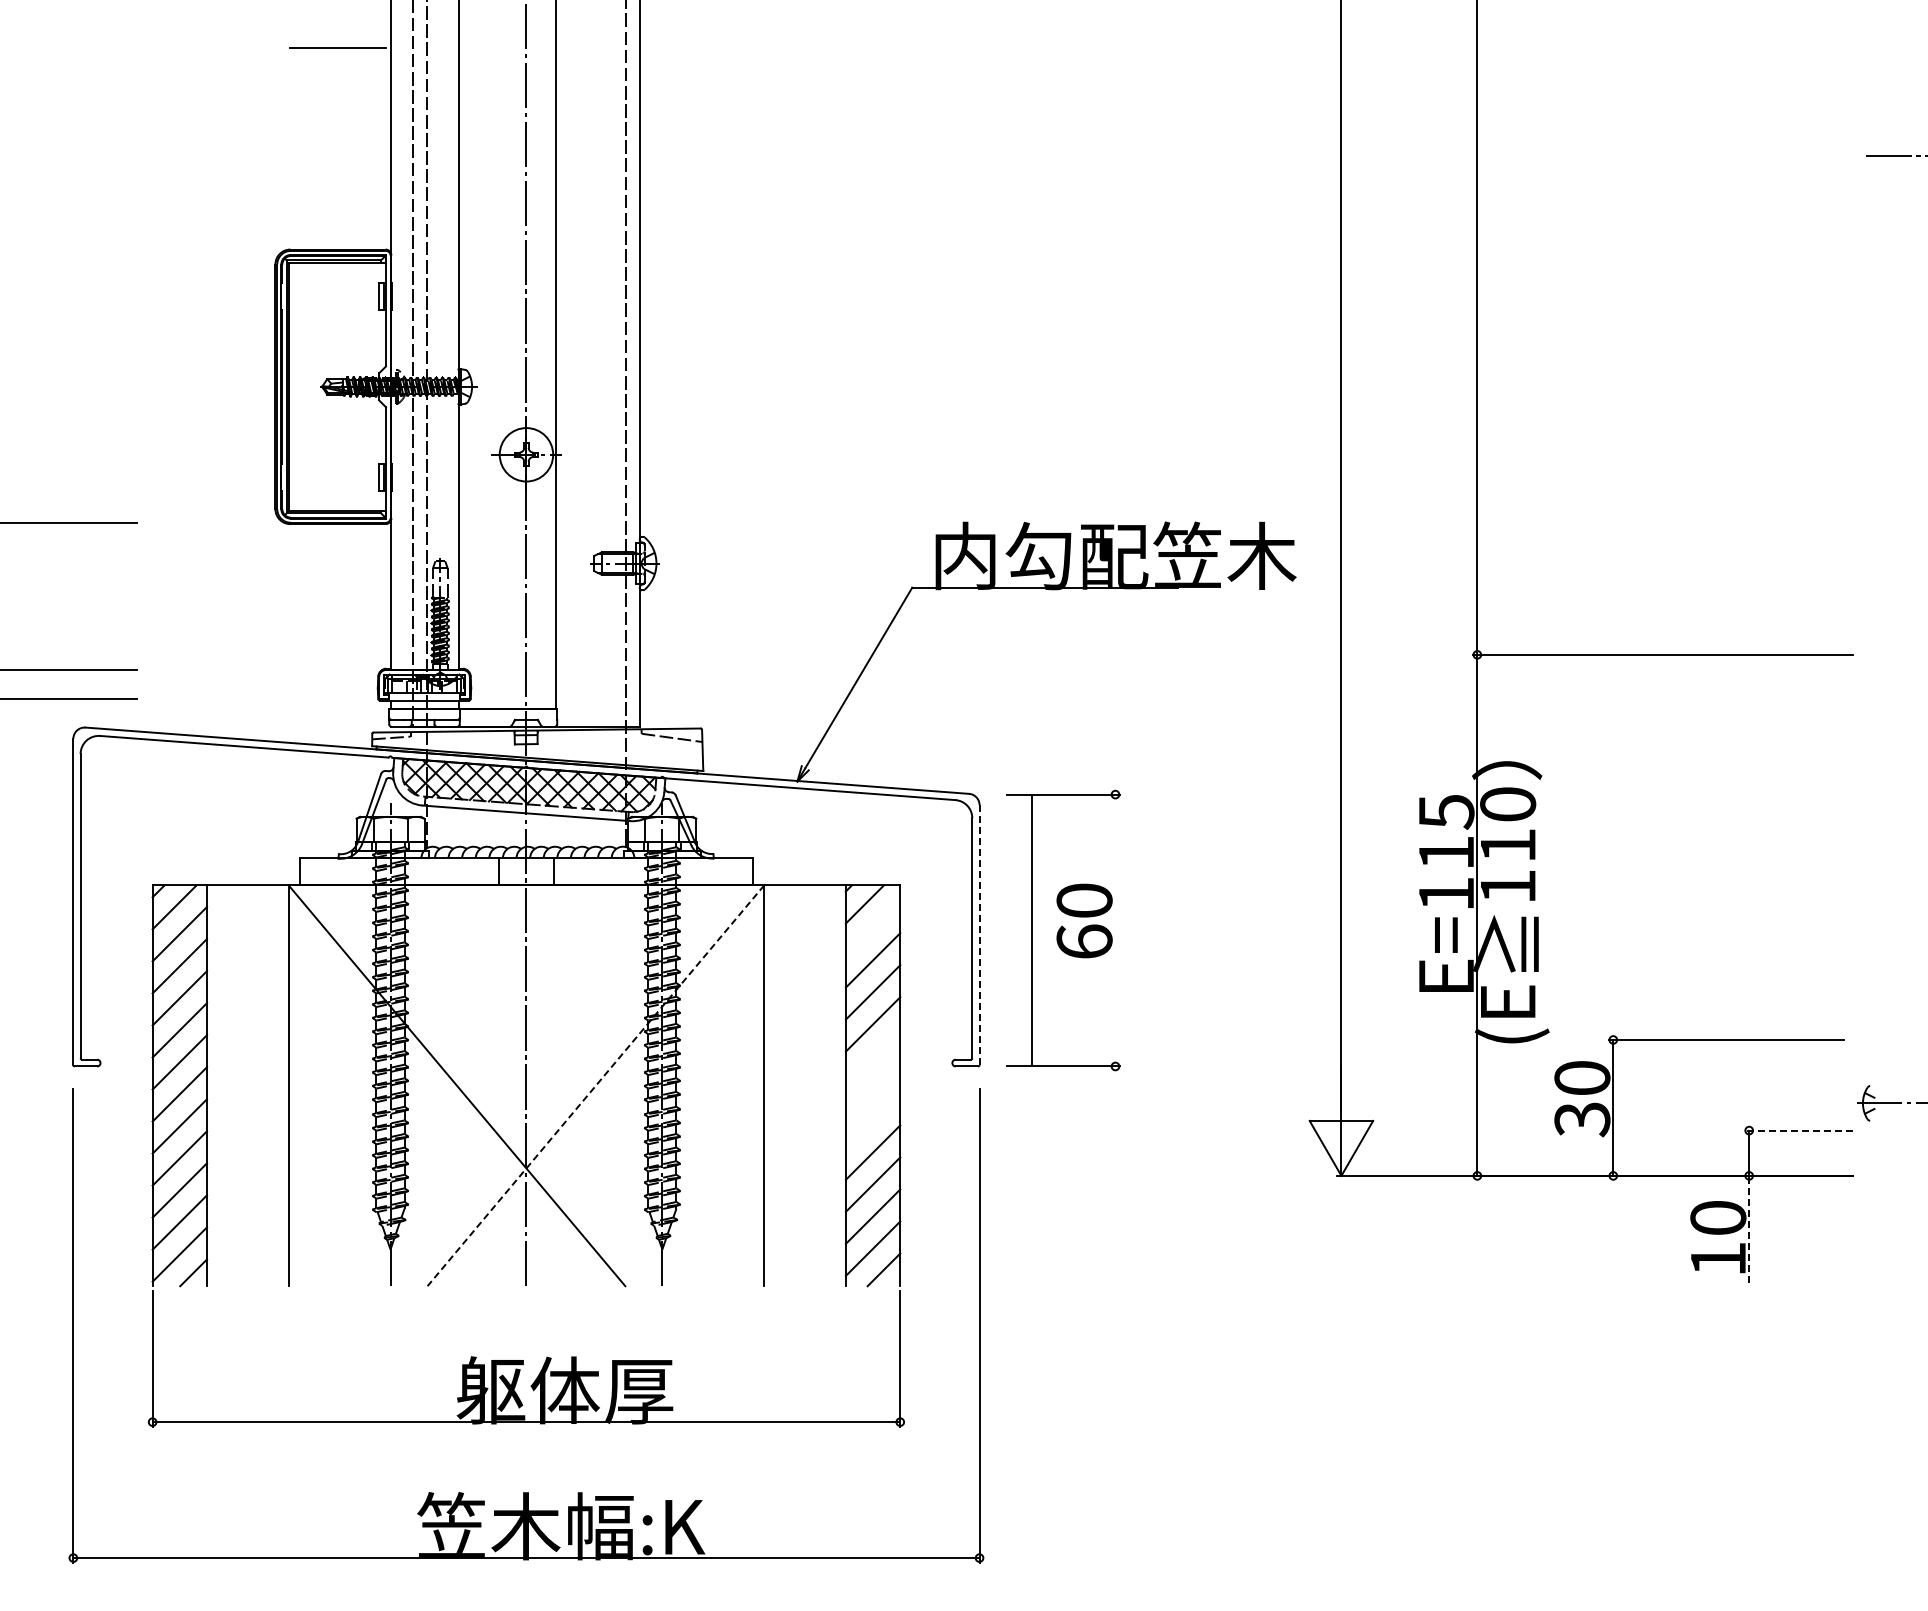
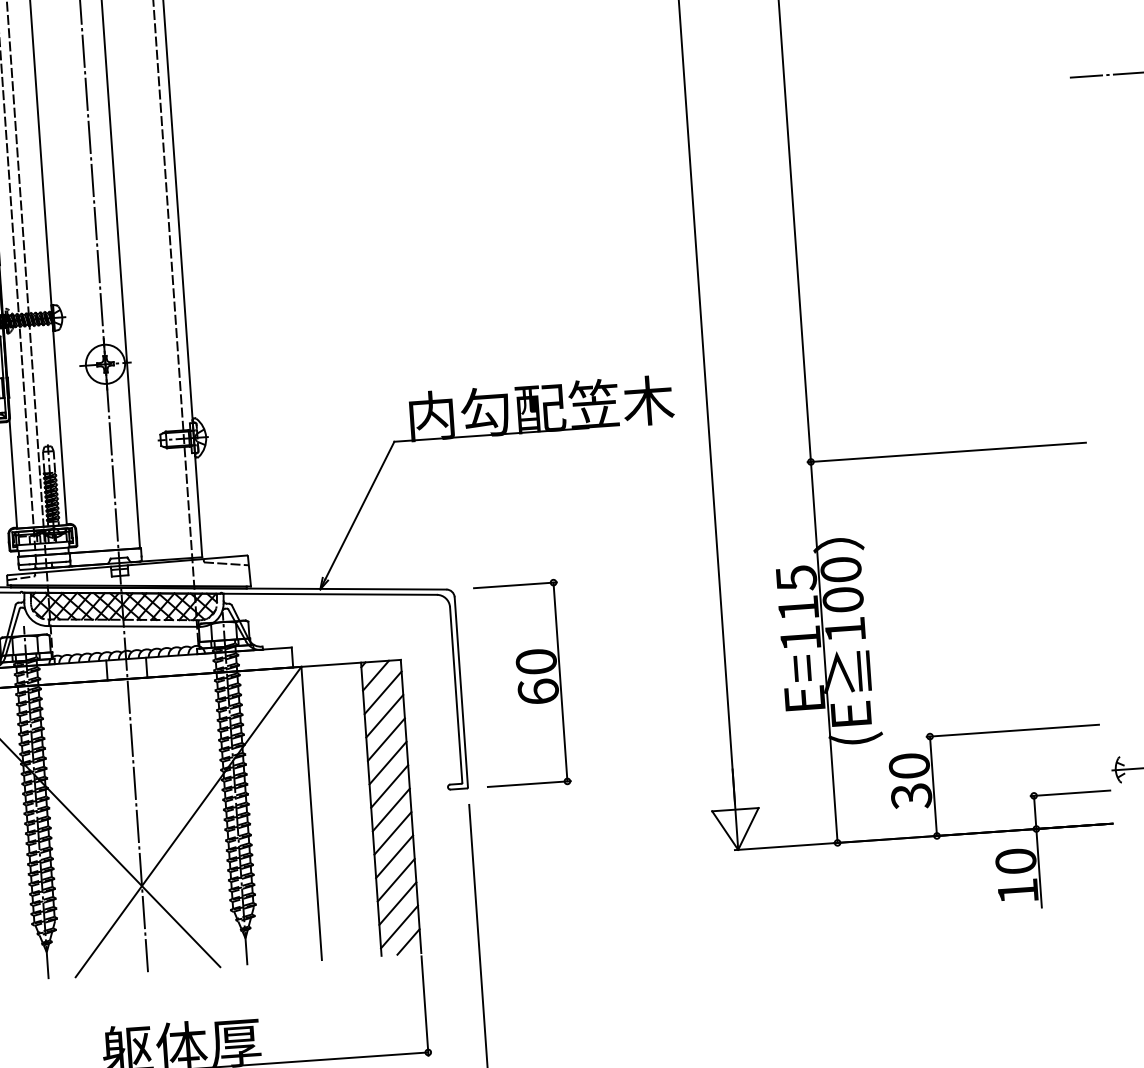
text: (1508, 845) -> (843, 599), 110 -> 100
line: (872, 928) -> (382, 692), added
line: (1032, 930) -> (560, 681), moved
line: (979, 935) -> (461, 692), dashed -> solid
line: (872, 1056) -> (389, 786), added
line: (595, 1085) -> (188, 821), dashed -> solid
line: (872, 1088) -> (390, 809), added
line: (872, 1120) -> (392, 833), added
line: (1798, 1130) -> (1070, 793), dashed -> solid
line: (1749, 1229) -> (1039, 868), dashed -> solid

